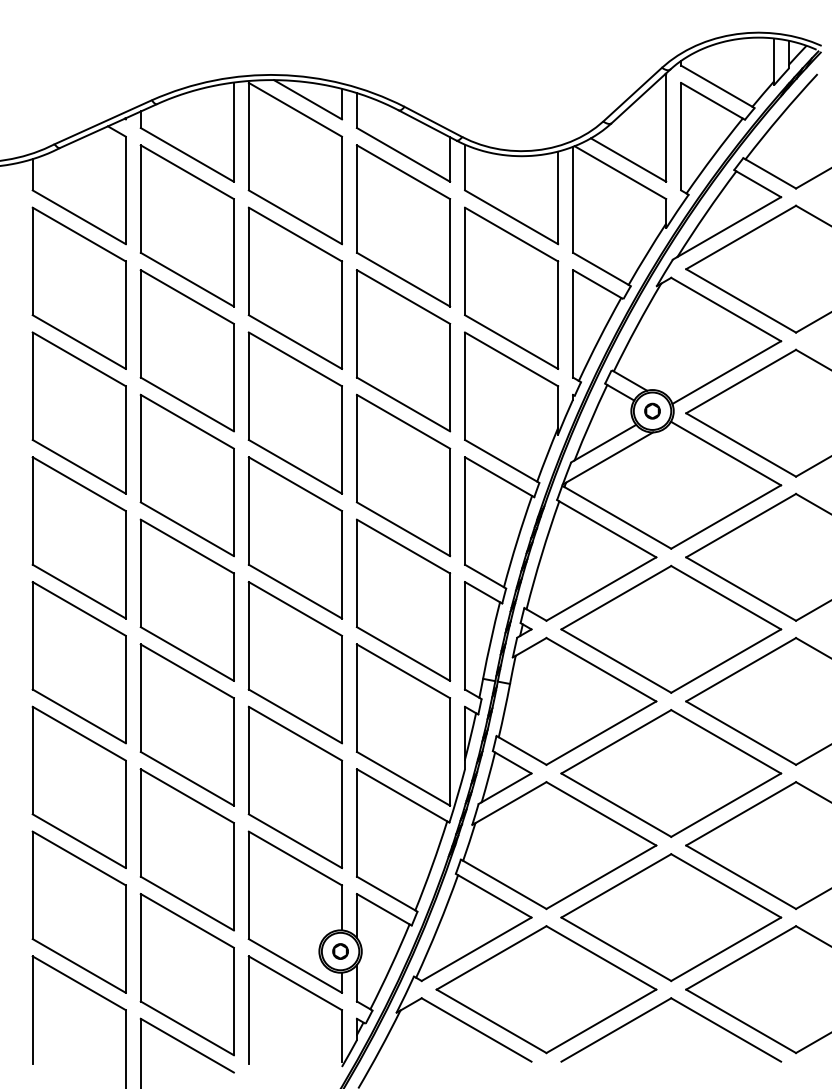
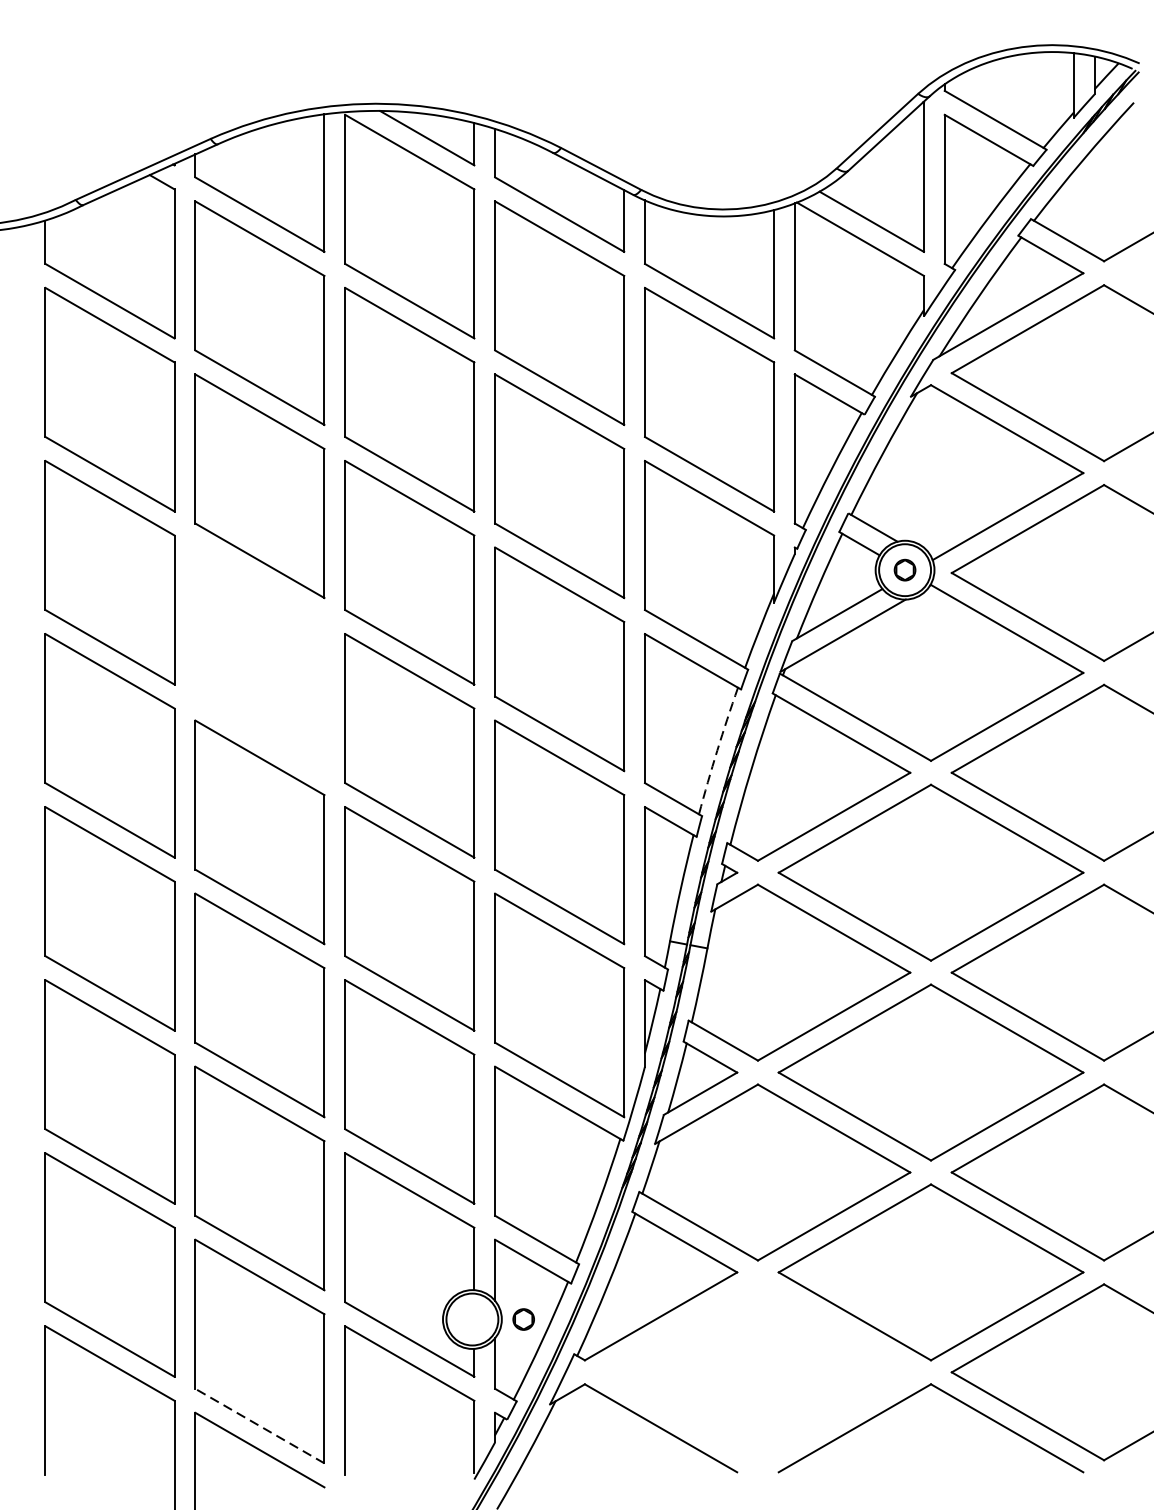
part: (186, 475) -> (258, 659), removed
arc: (517, 541) -> (717, 750), solid -> dashed
circle: (340, 951) -> (523, 1319), moved
part: (546, 989) -> (757, 1372), removed
line: (187, 1028) -> (260, 1426), solid -> dashed

